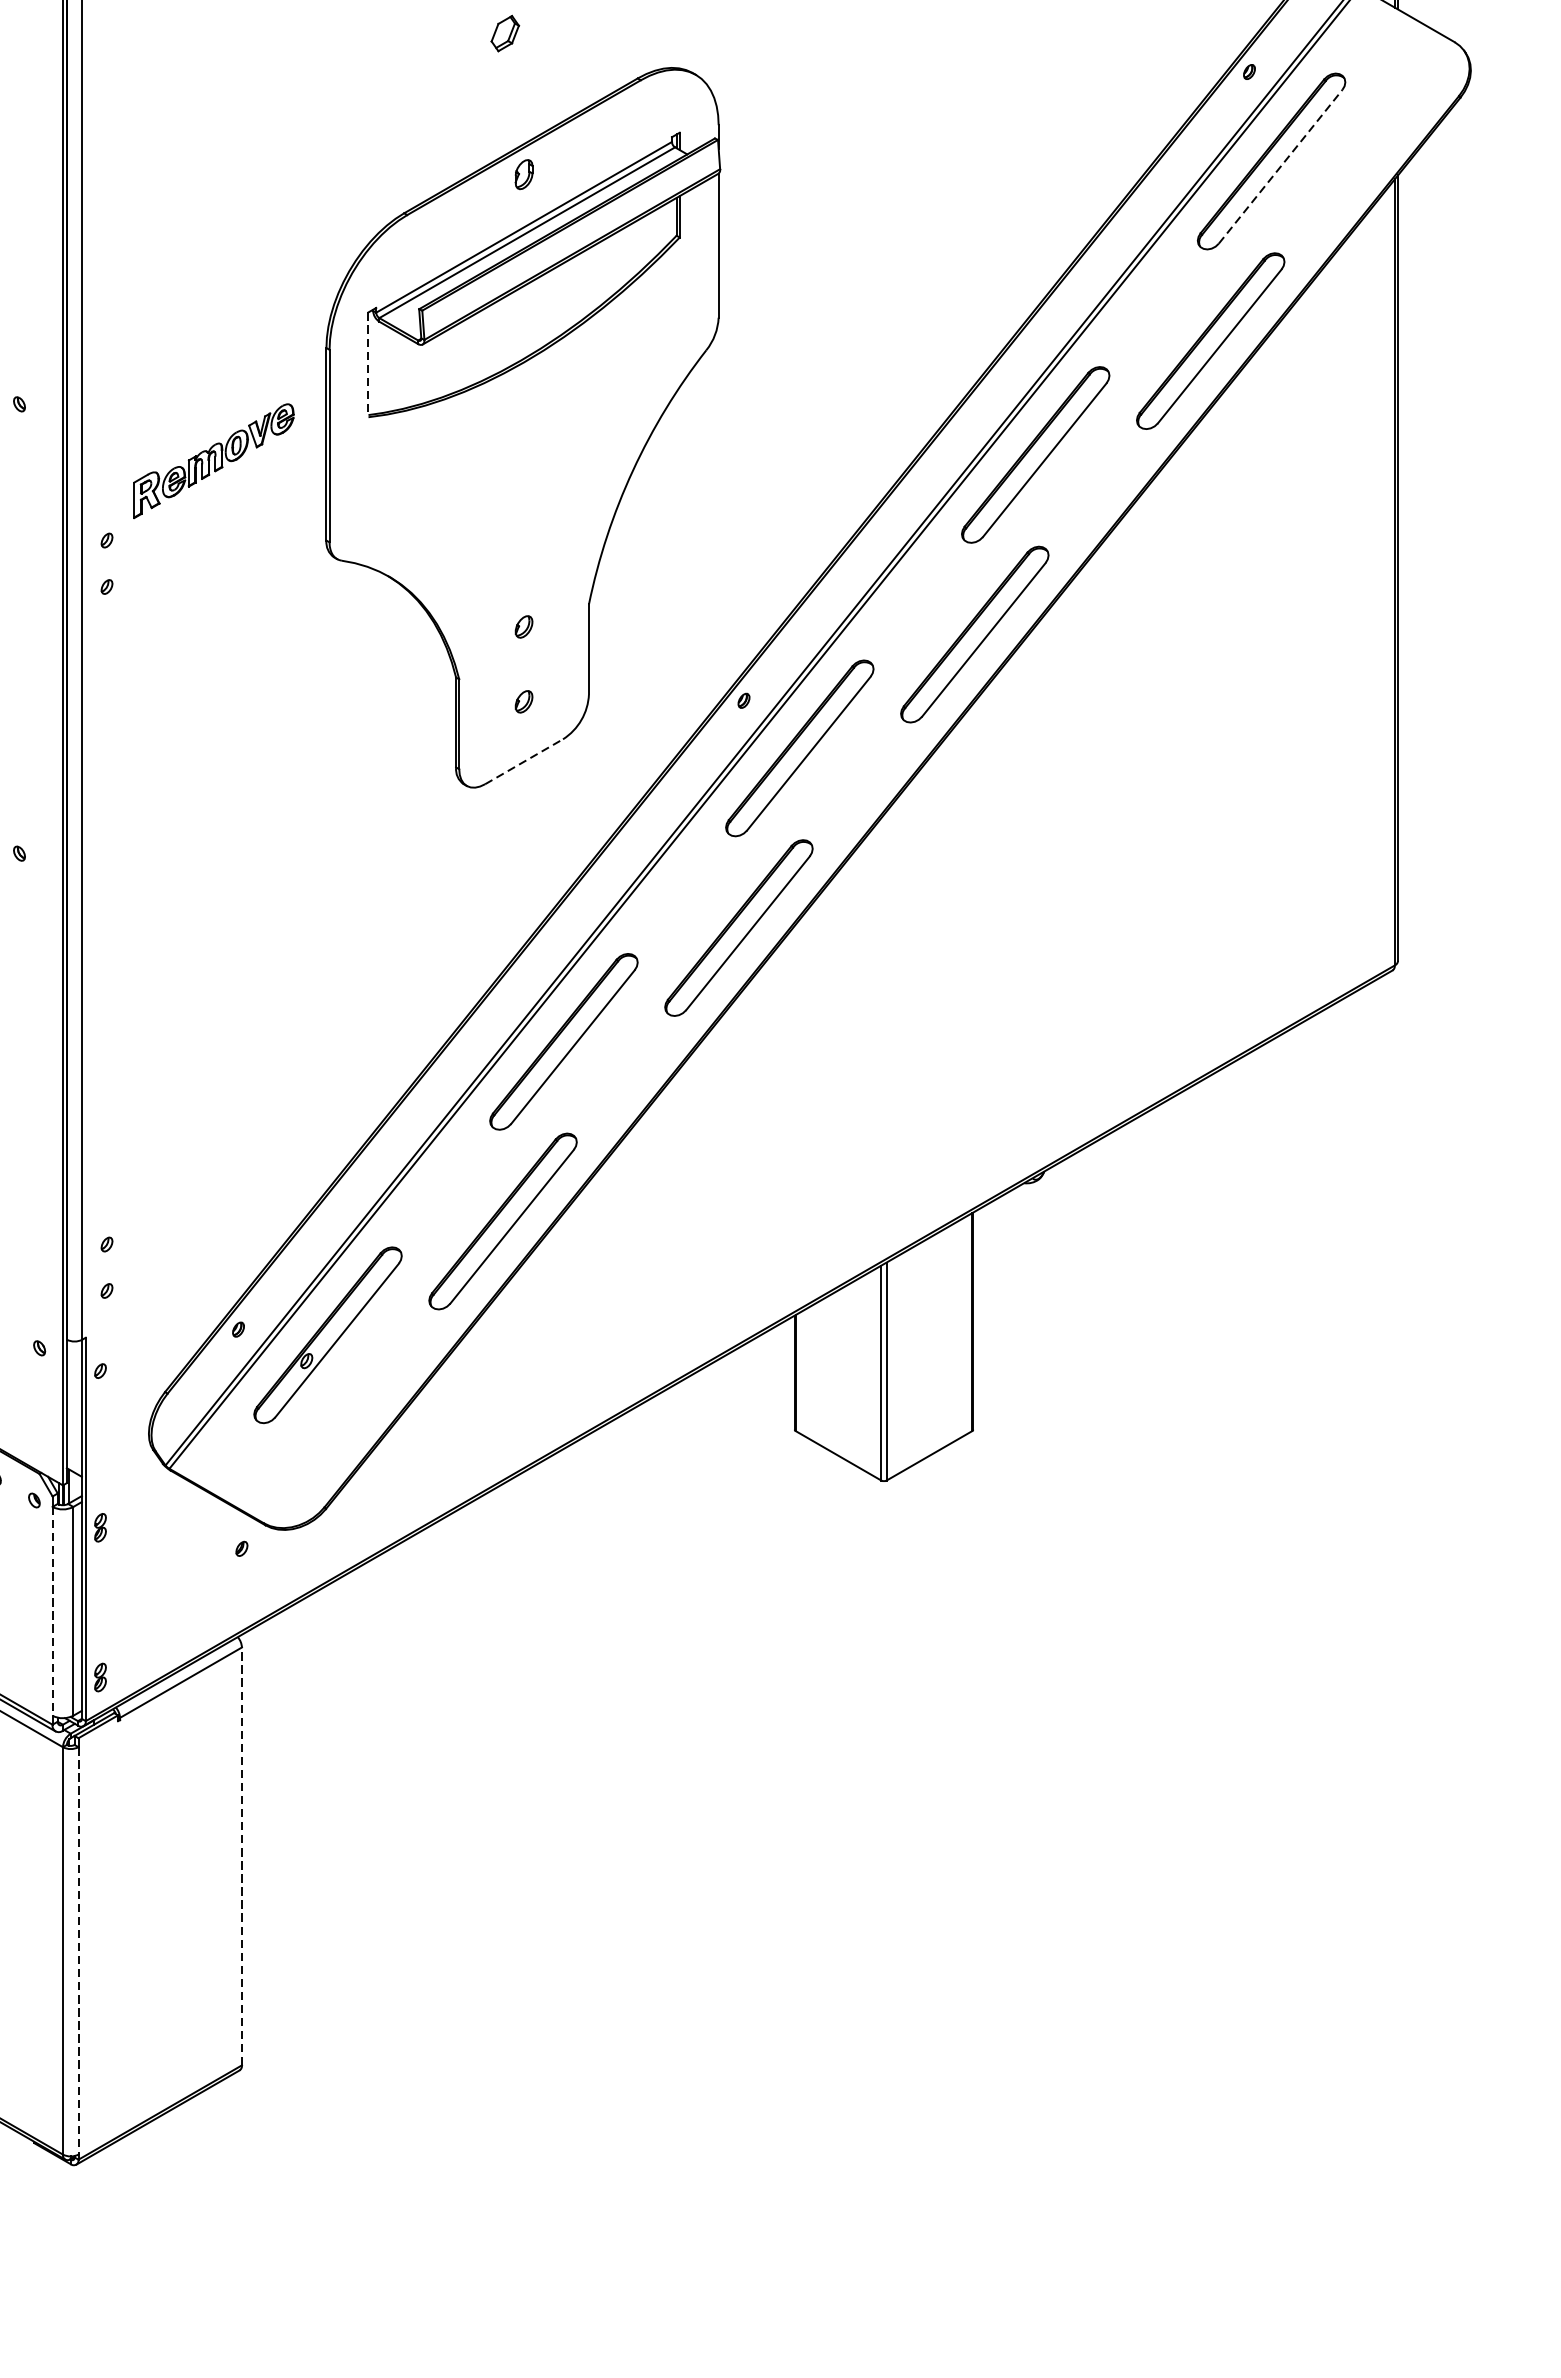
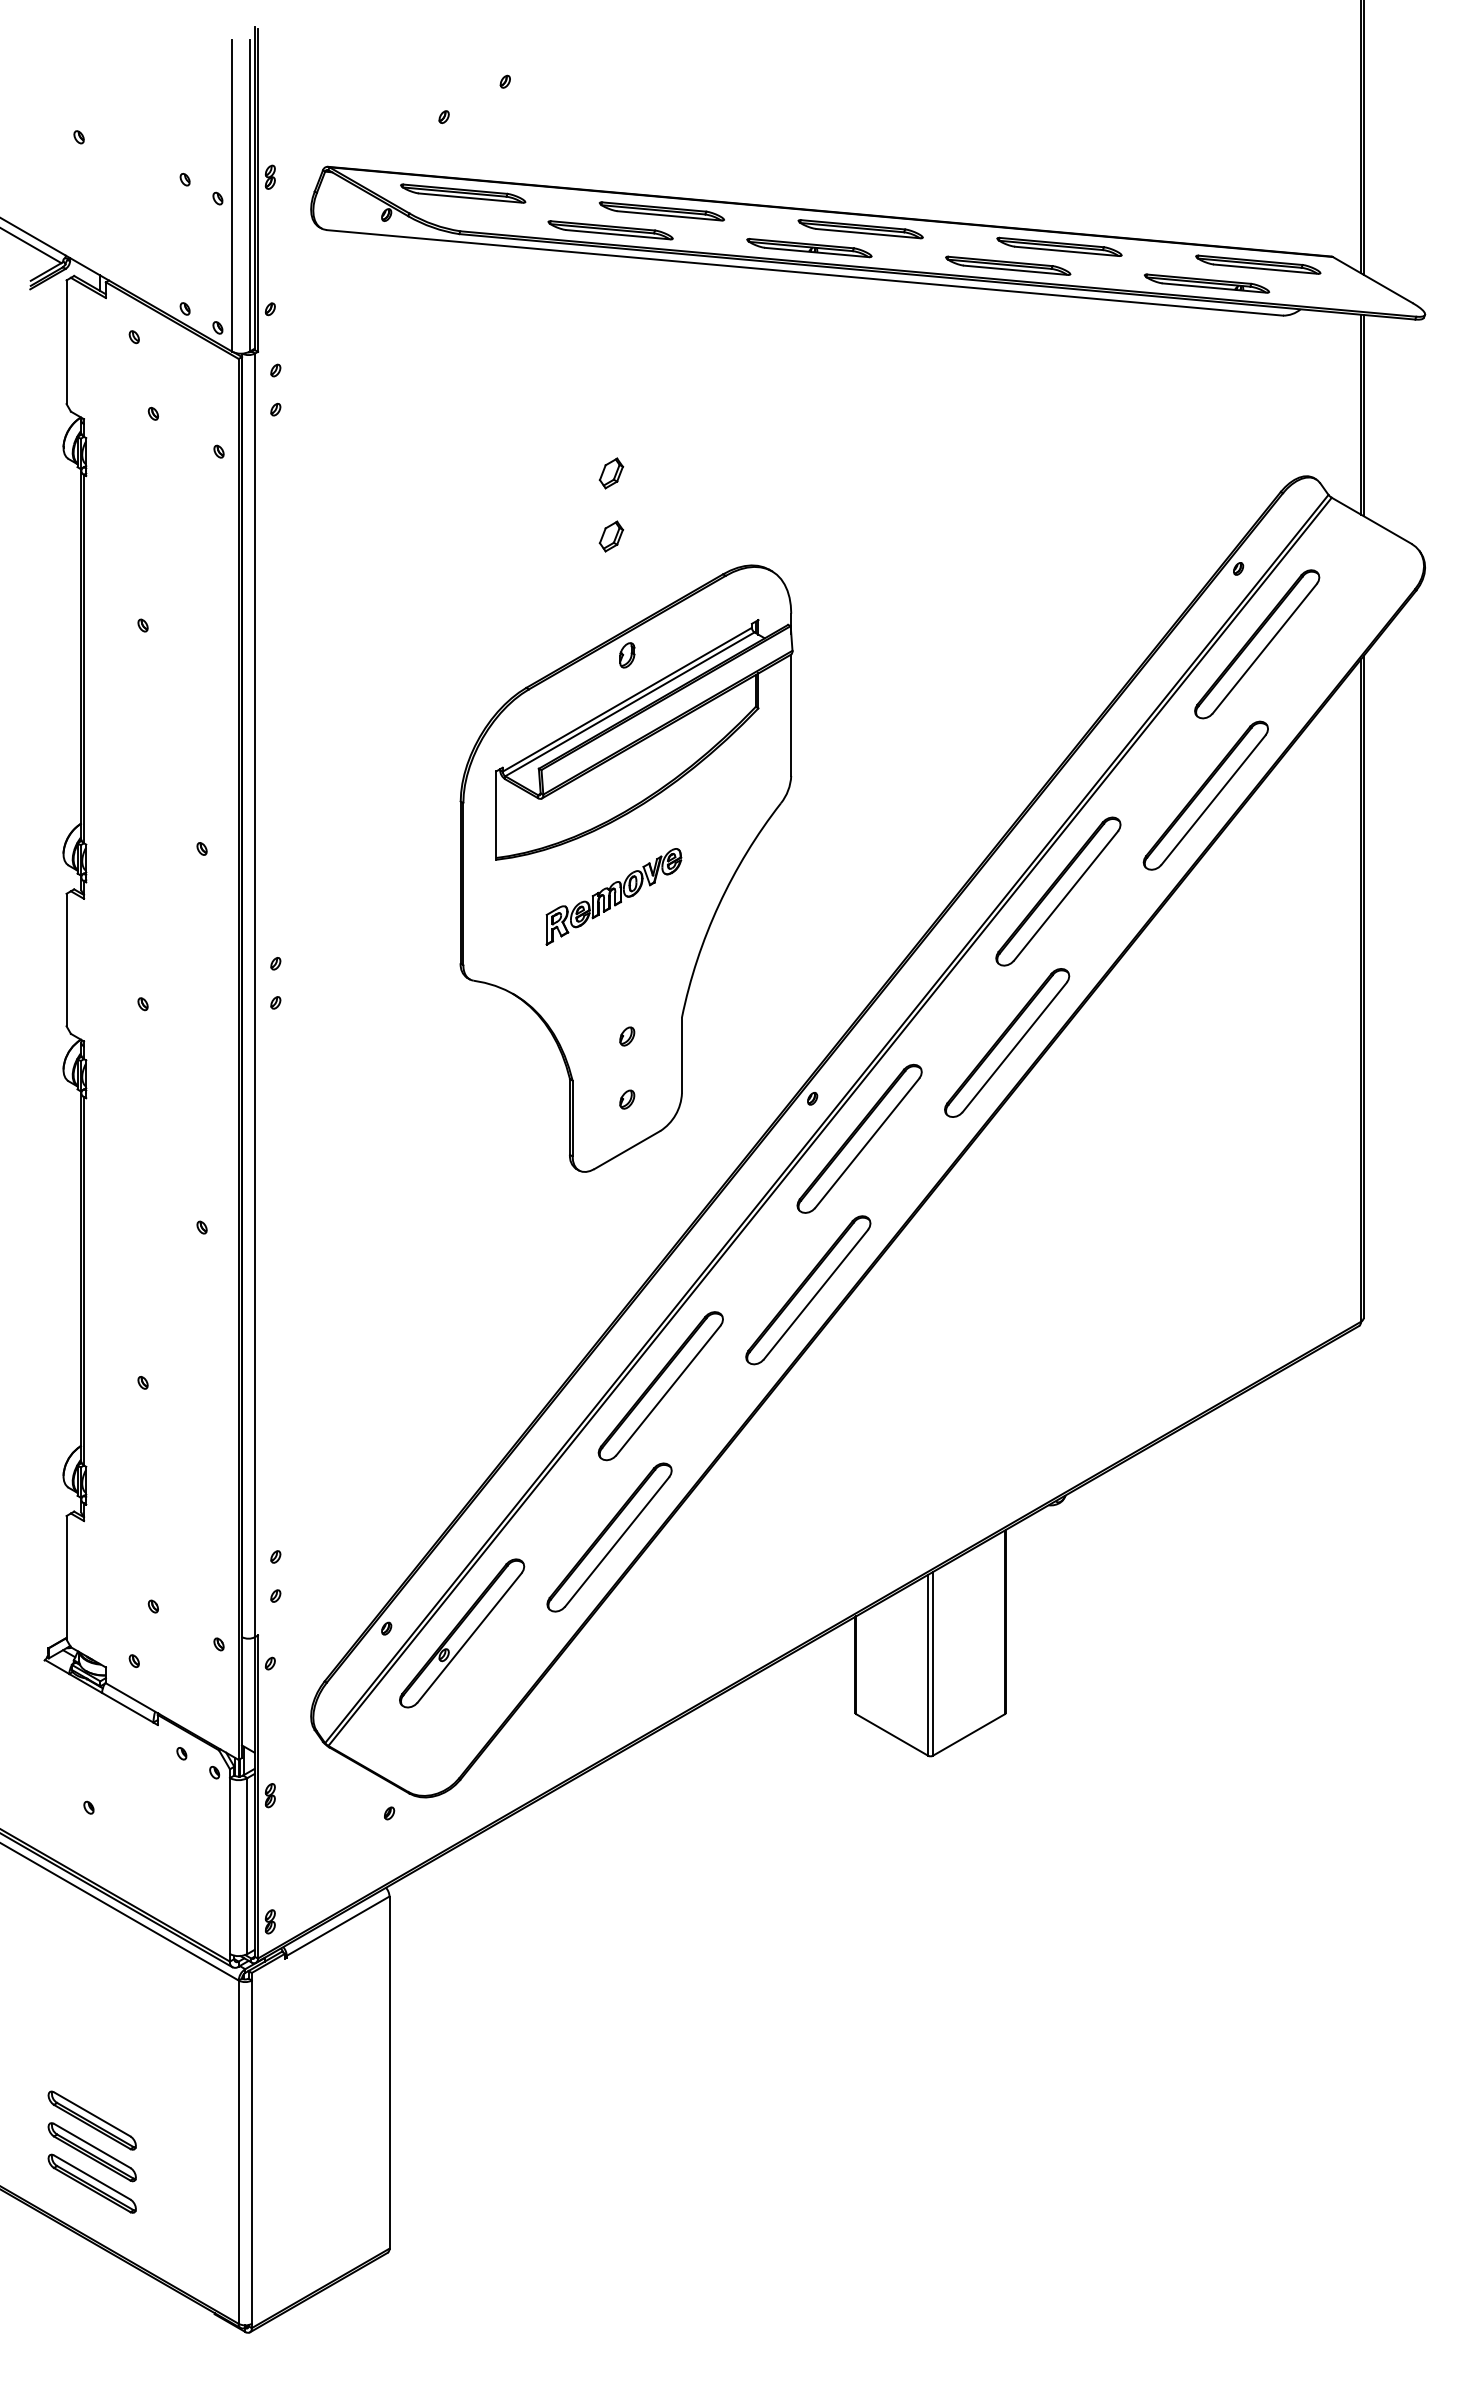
line: (1281, 166) -> (1265, 648), dashed -> solid
line: (368, 365) -> (496, 816), dashed -> solid
part: (213, 460) -> (613, 896), moved
line: (524, 762) -> (627, 1150), dashed -> solid
line: (52, 1611) -> (229, 1866), dashed -> solid
line: (241, 1856) -> (389, 2072), dashed -> solid
line: (78, 1951) -> (251, 2152), dashed -> solid

